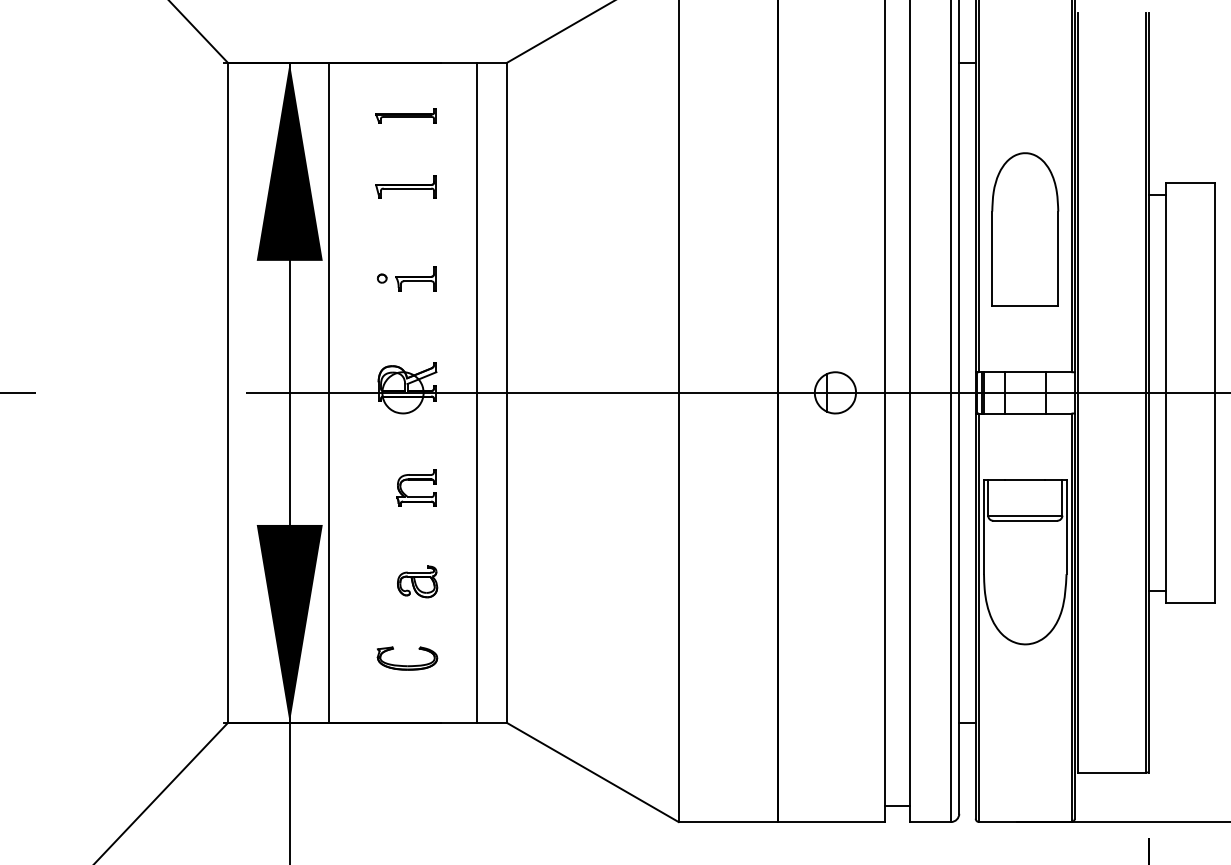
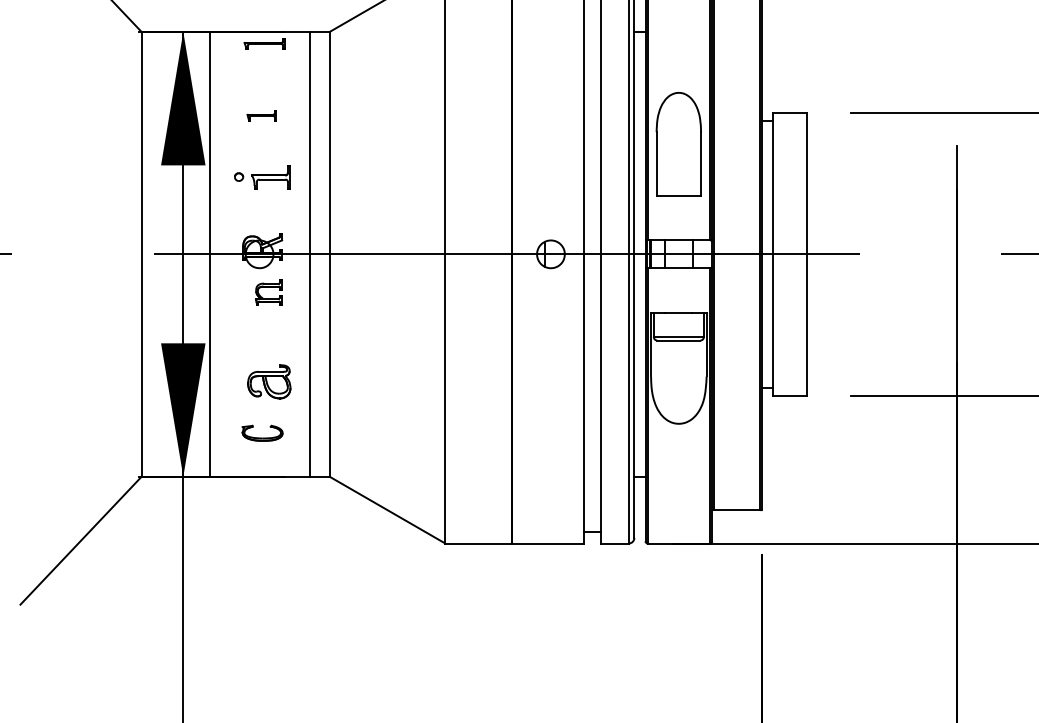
part: (405, 115) -> (264, 43), moved
part: (405, 186) -> (261, 115), size x0.7
part: (405, 278) -> (261, 177), size x1.4
part: (416, 488) -> (268, 292), moved
part: (417, 581) -> (269, 381), size x1.6

